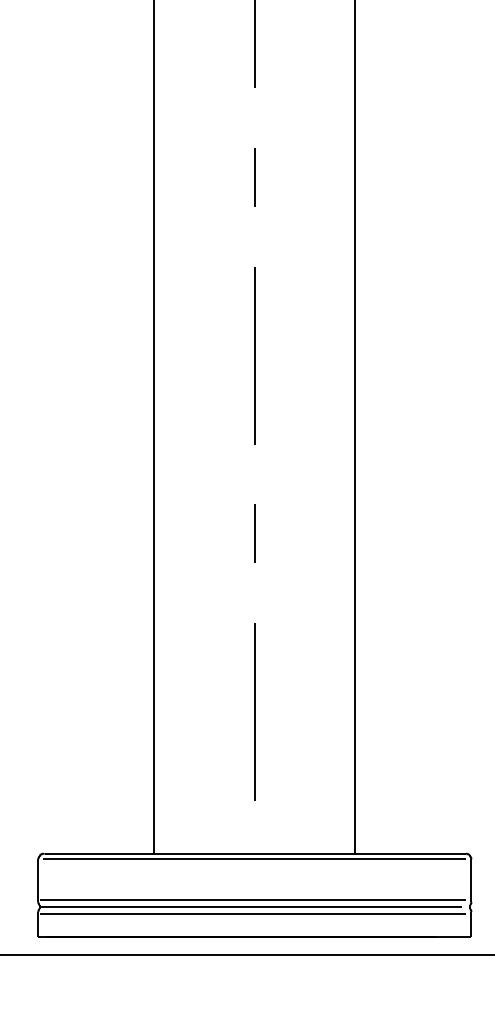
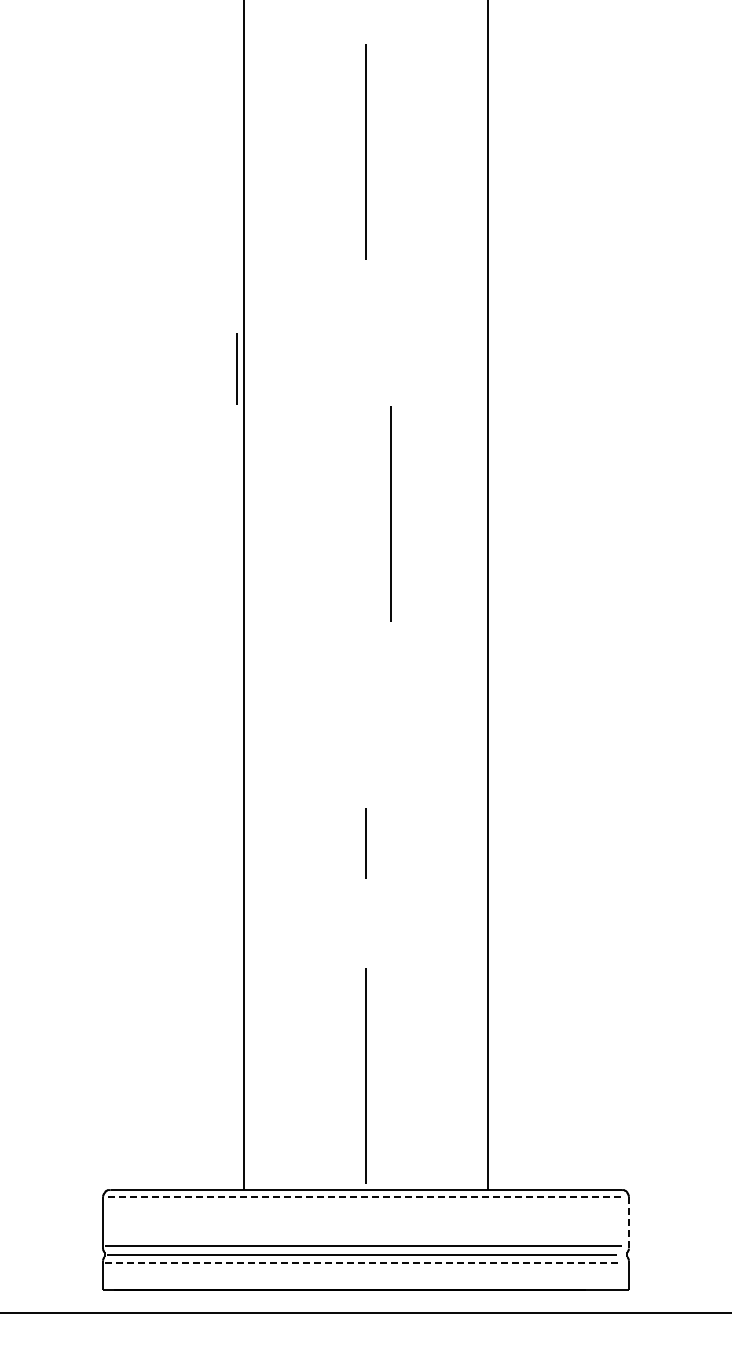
line: (254, 177) -> (236, 368), moved
line: (254, 355) -> (390, 513), moved
line: (254, 533) -> (365, 843), moved
line: (254, 710) -> (365, 1075), moved
line: (254, 859) -> (365, 1196), solid -> dashed
line: (471, 880) -> (628, 1222), solid -> dashed
line: (252, 914) -> (363, 1263), solid -> dashed

